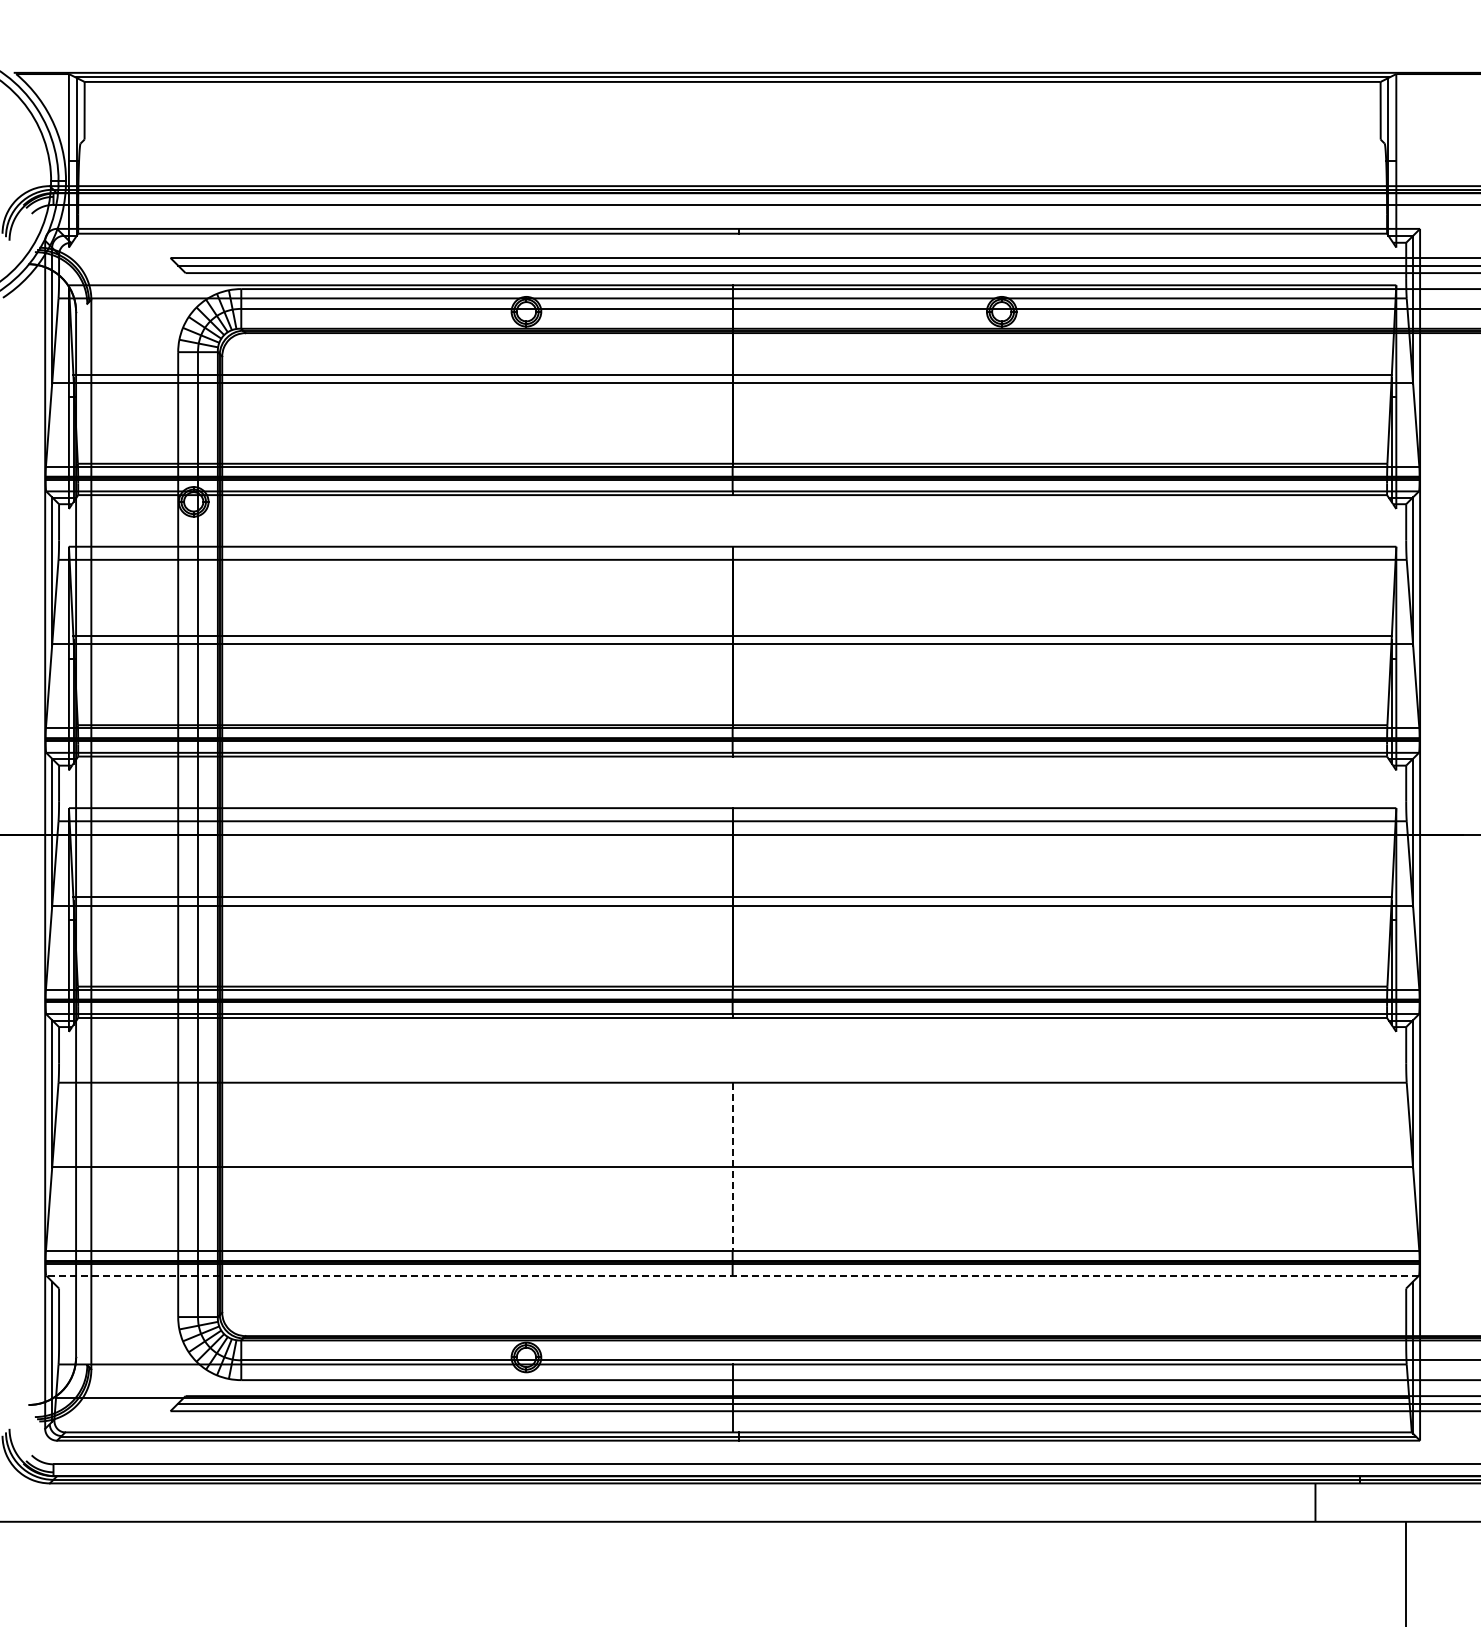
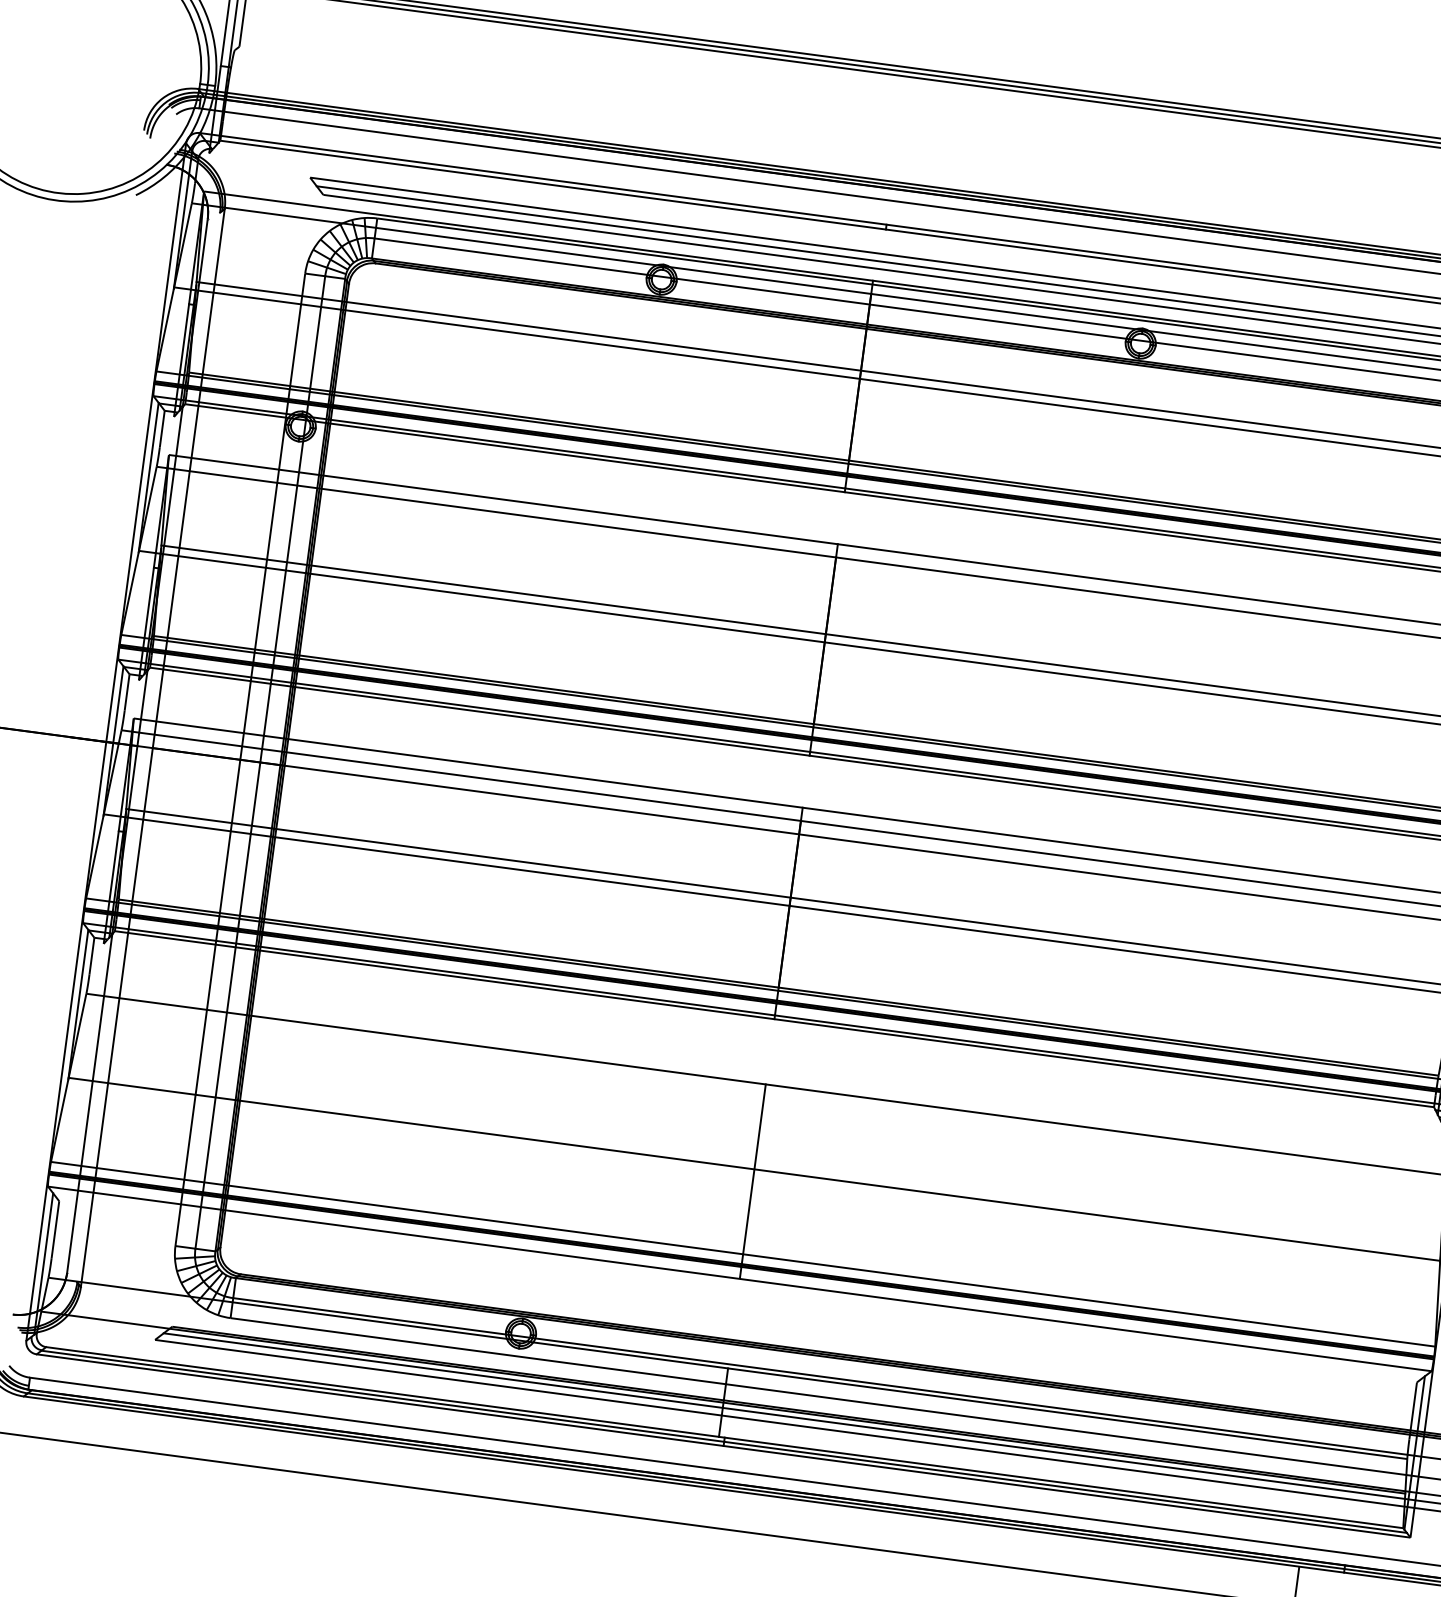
line: (732, 1167) -> (754, 1169), dashed -> solid
line: (732, 1275) -> (739, 1278), dashed -> solid

